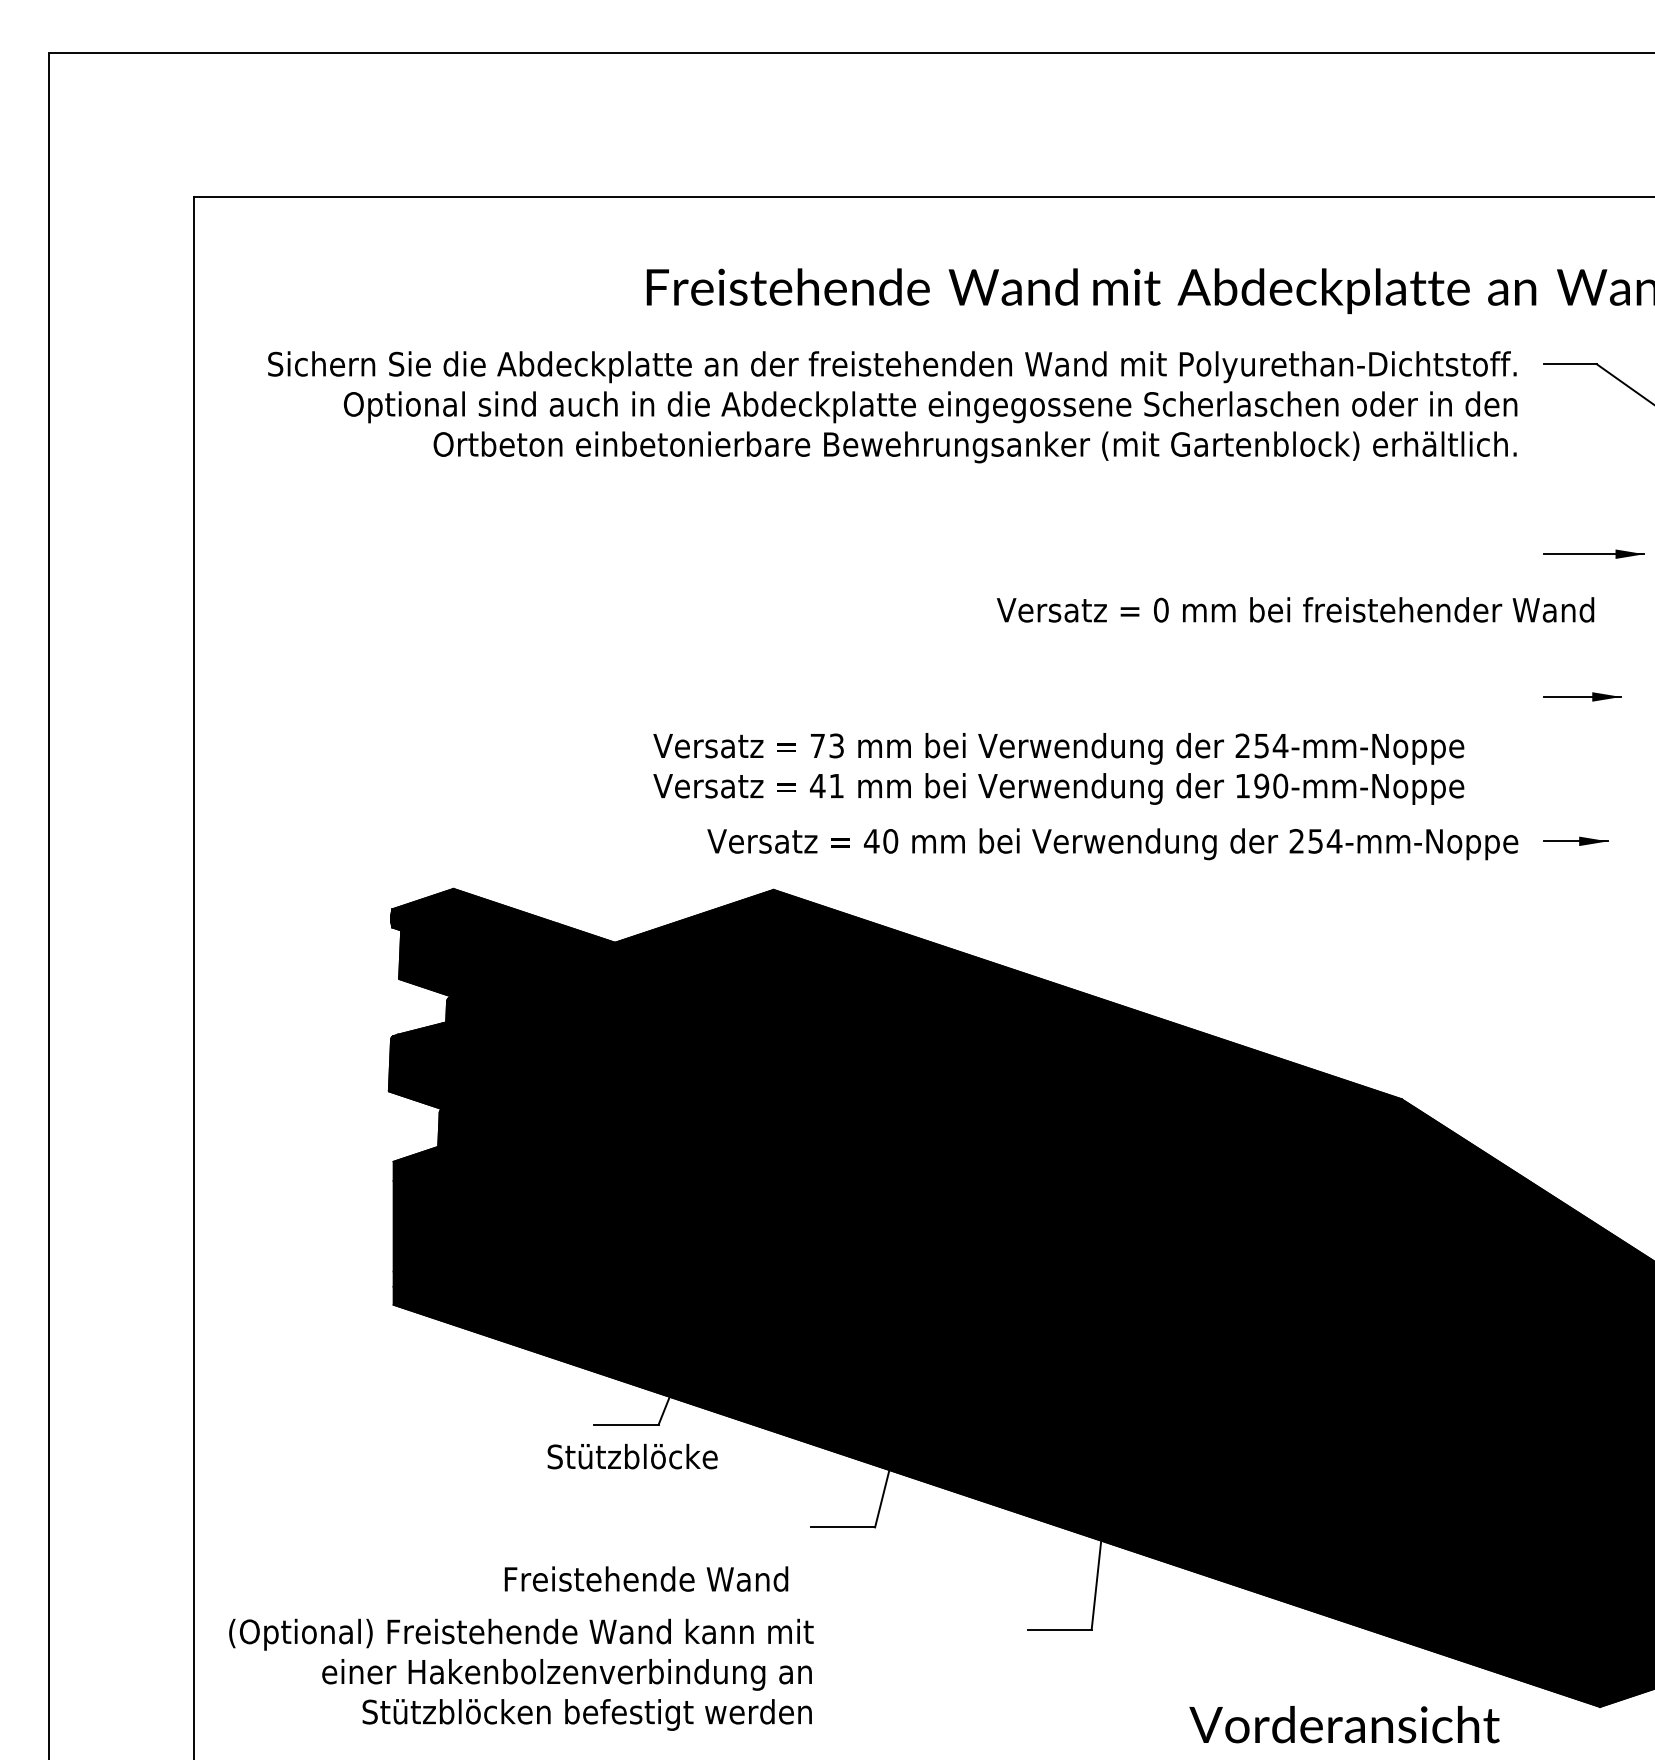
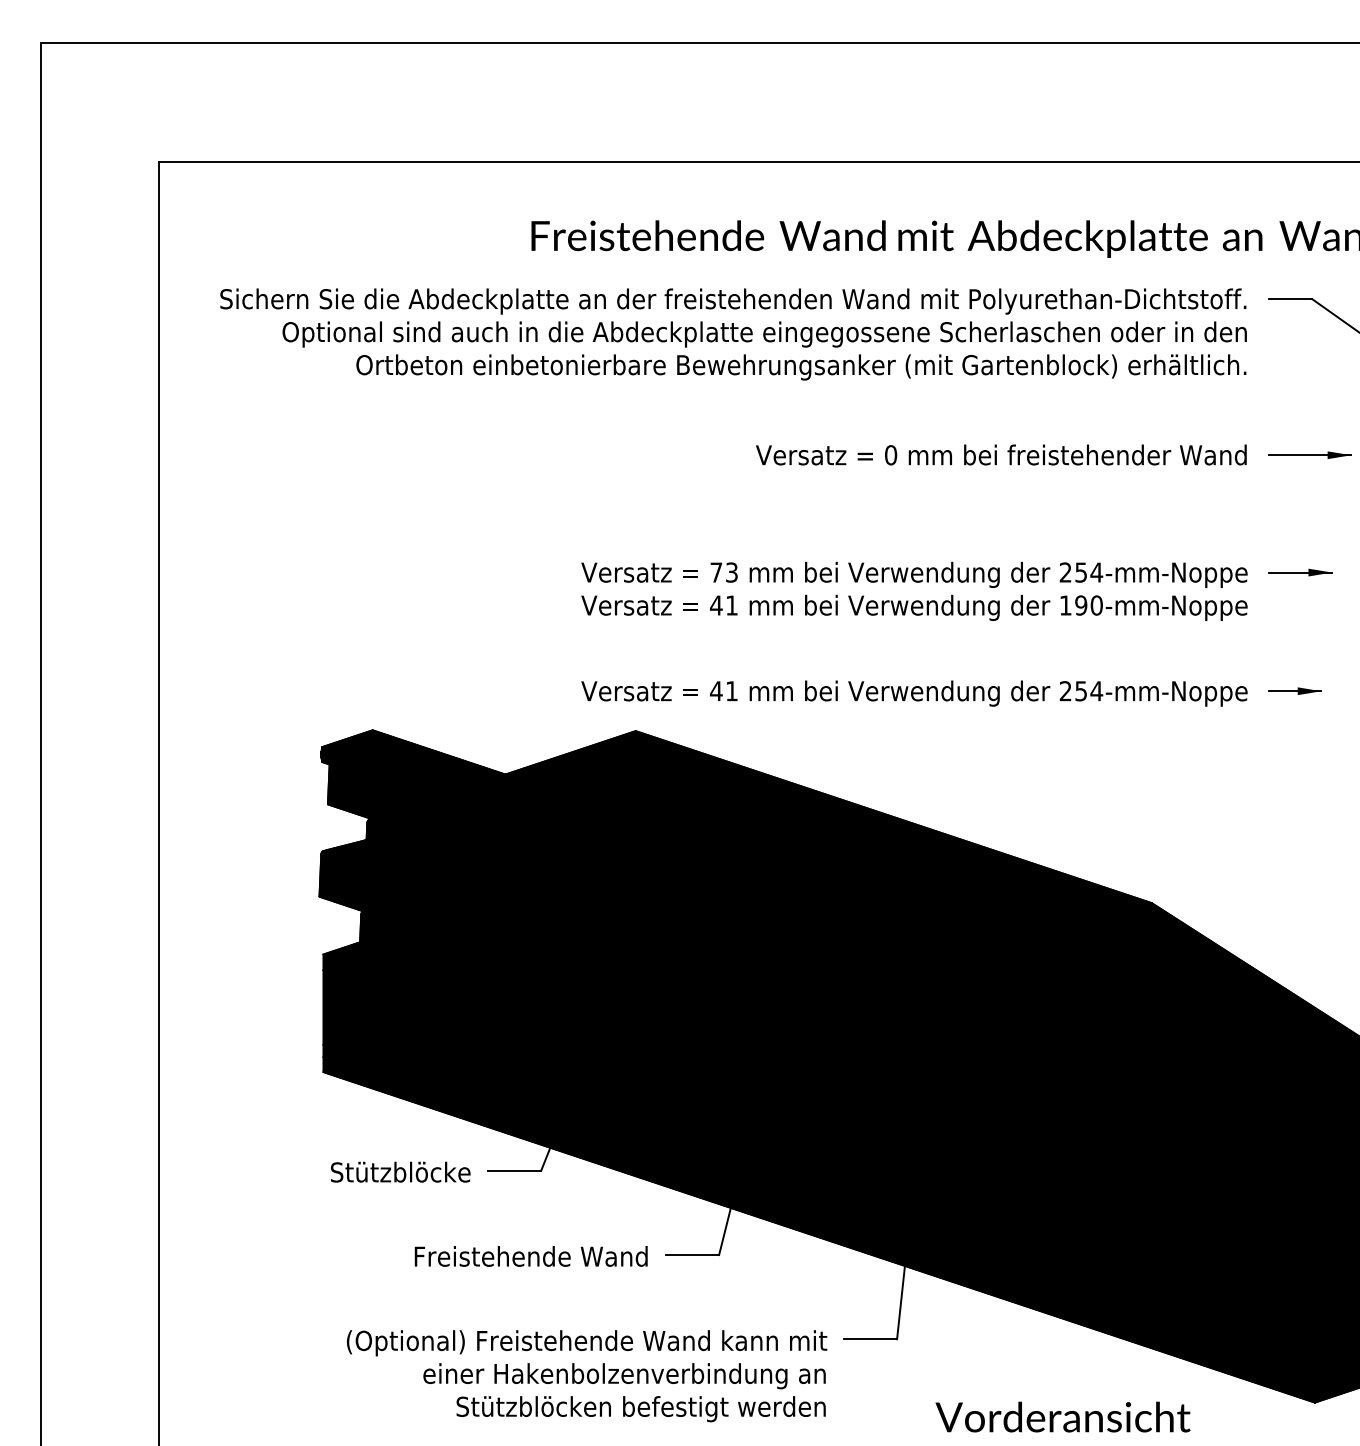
text: (1295, 609) -> (1001, 454), moved
text: (1058, 768) -> (914, 591), moved
text: (890, 841) -> (731, 691), 40 -> 41
text: (632, 1456) -> (400, 1172), moved
text: (646, 1578) -> (531, 1255), moved
text: (521, 1674) -> (587, 1375), moved
text: (1344, 1724) -> (1062, 1417), moved

